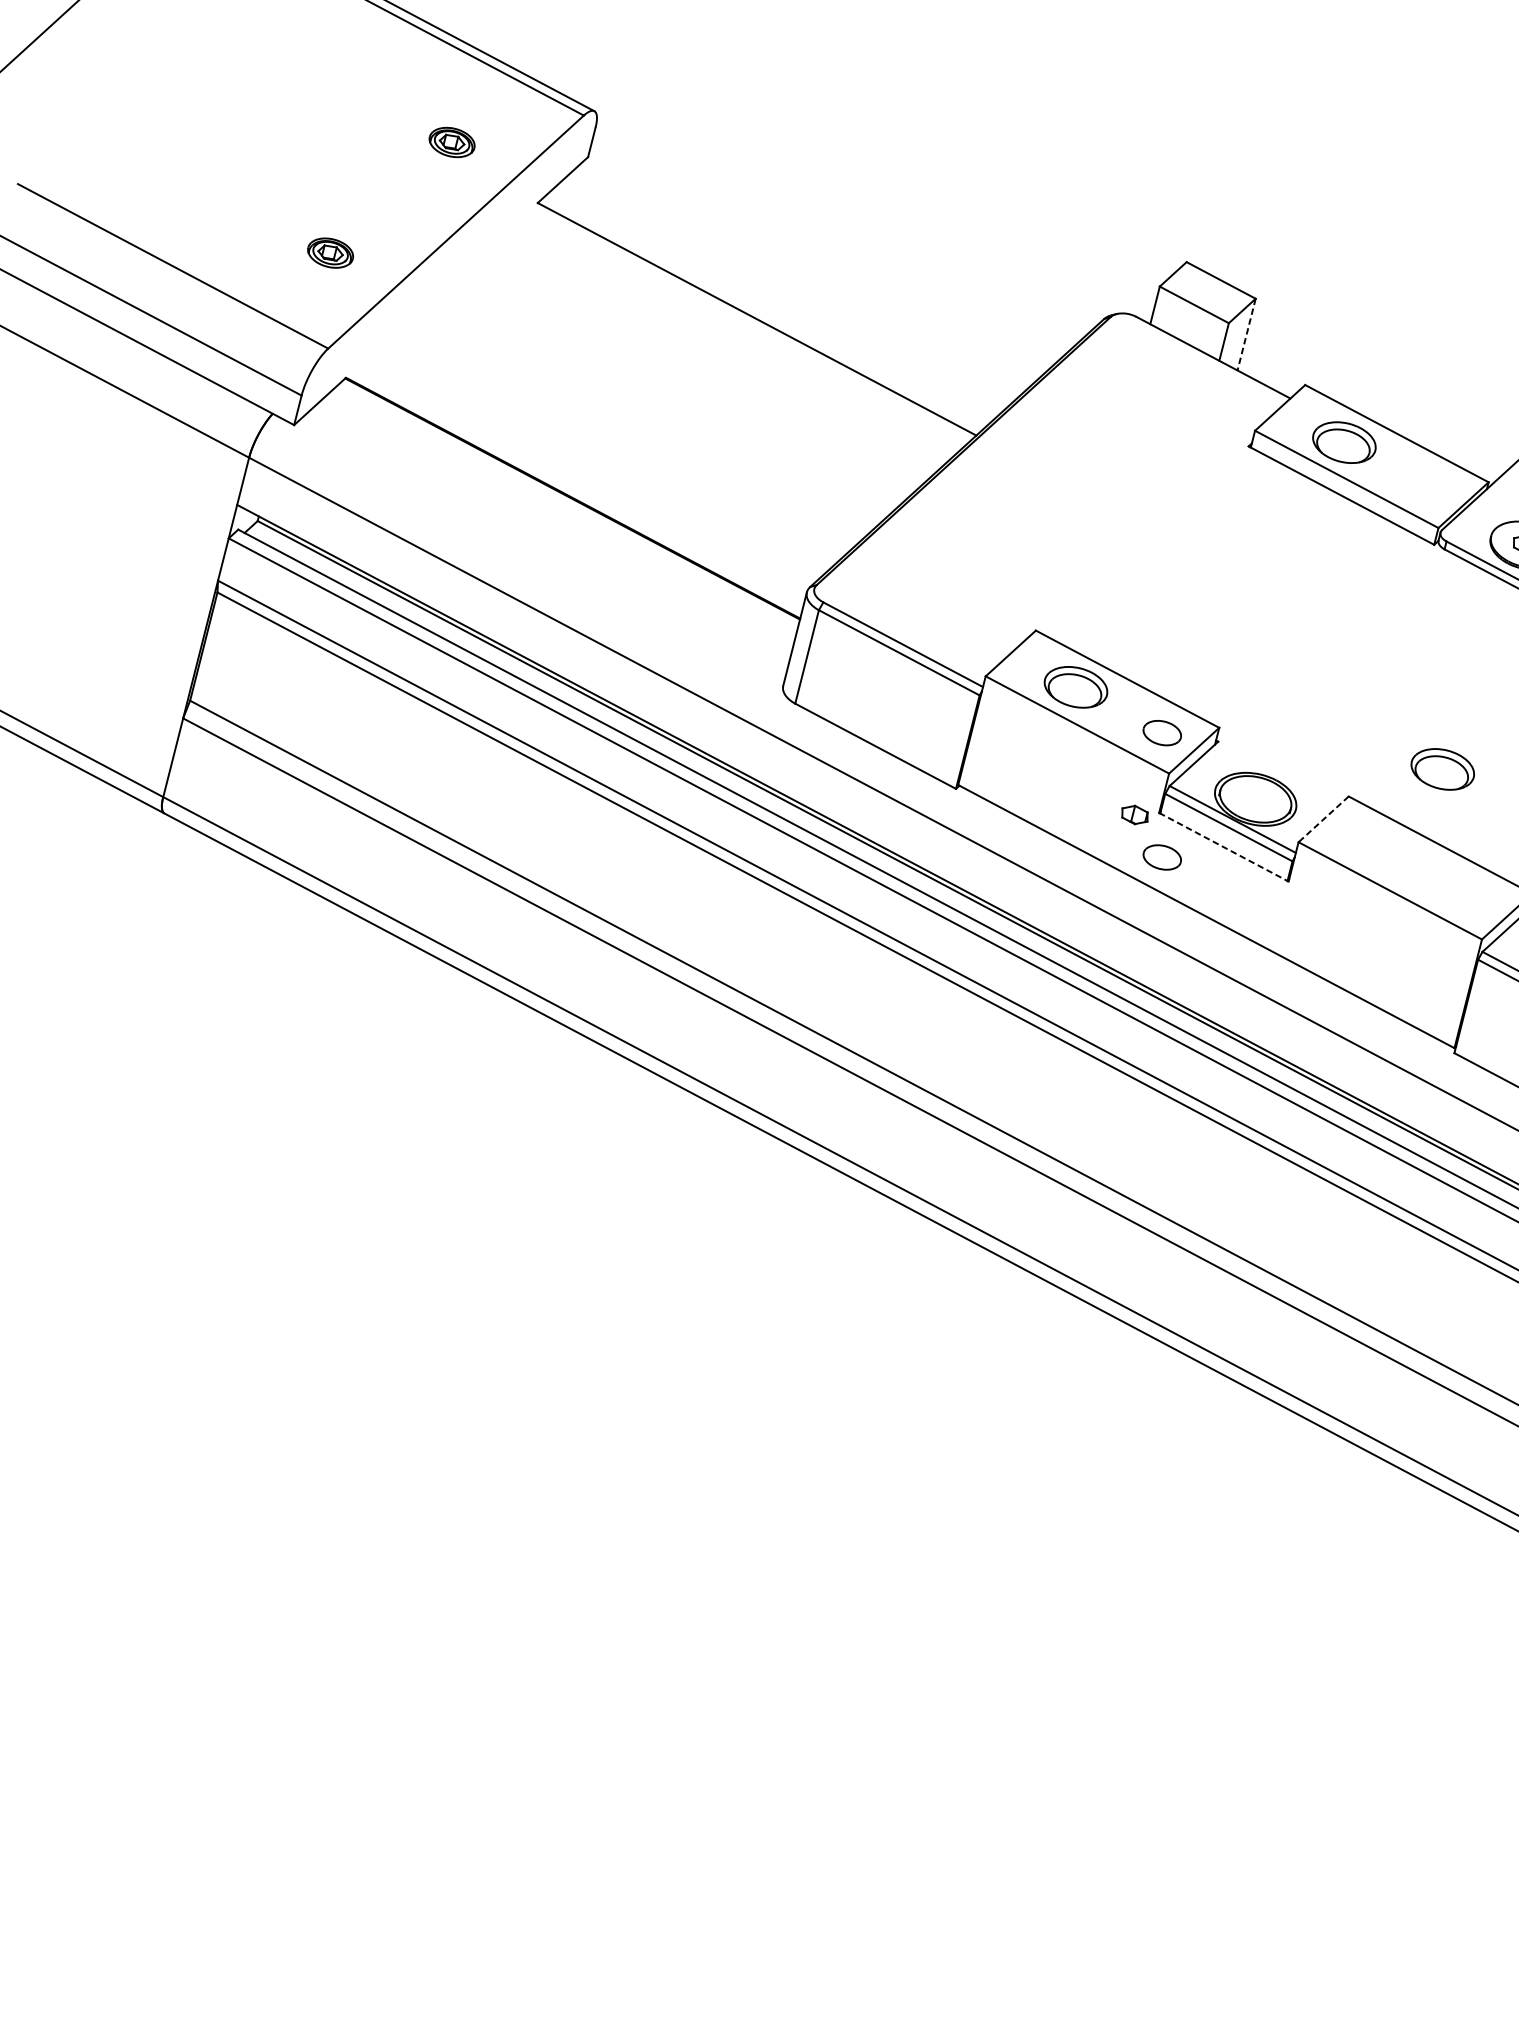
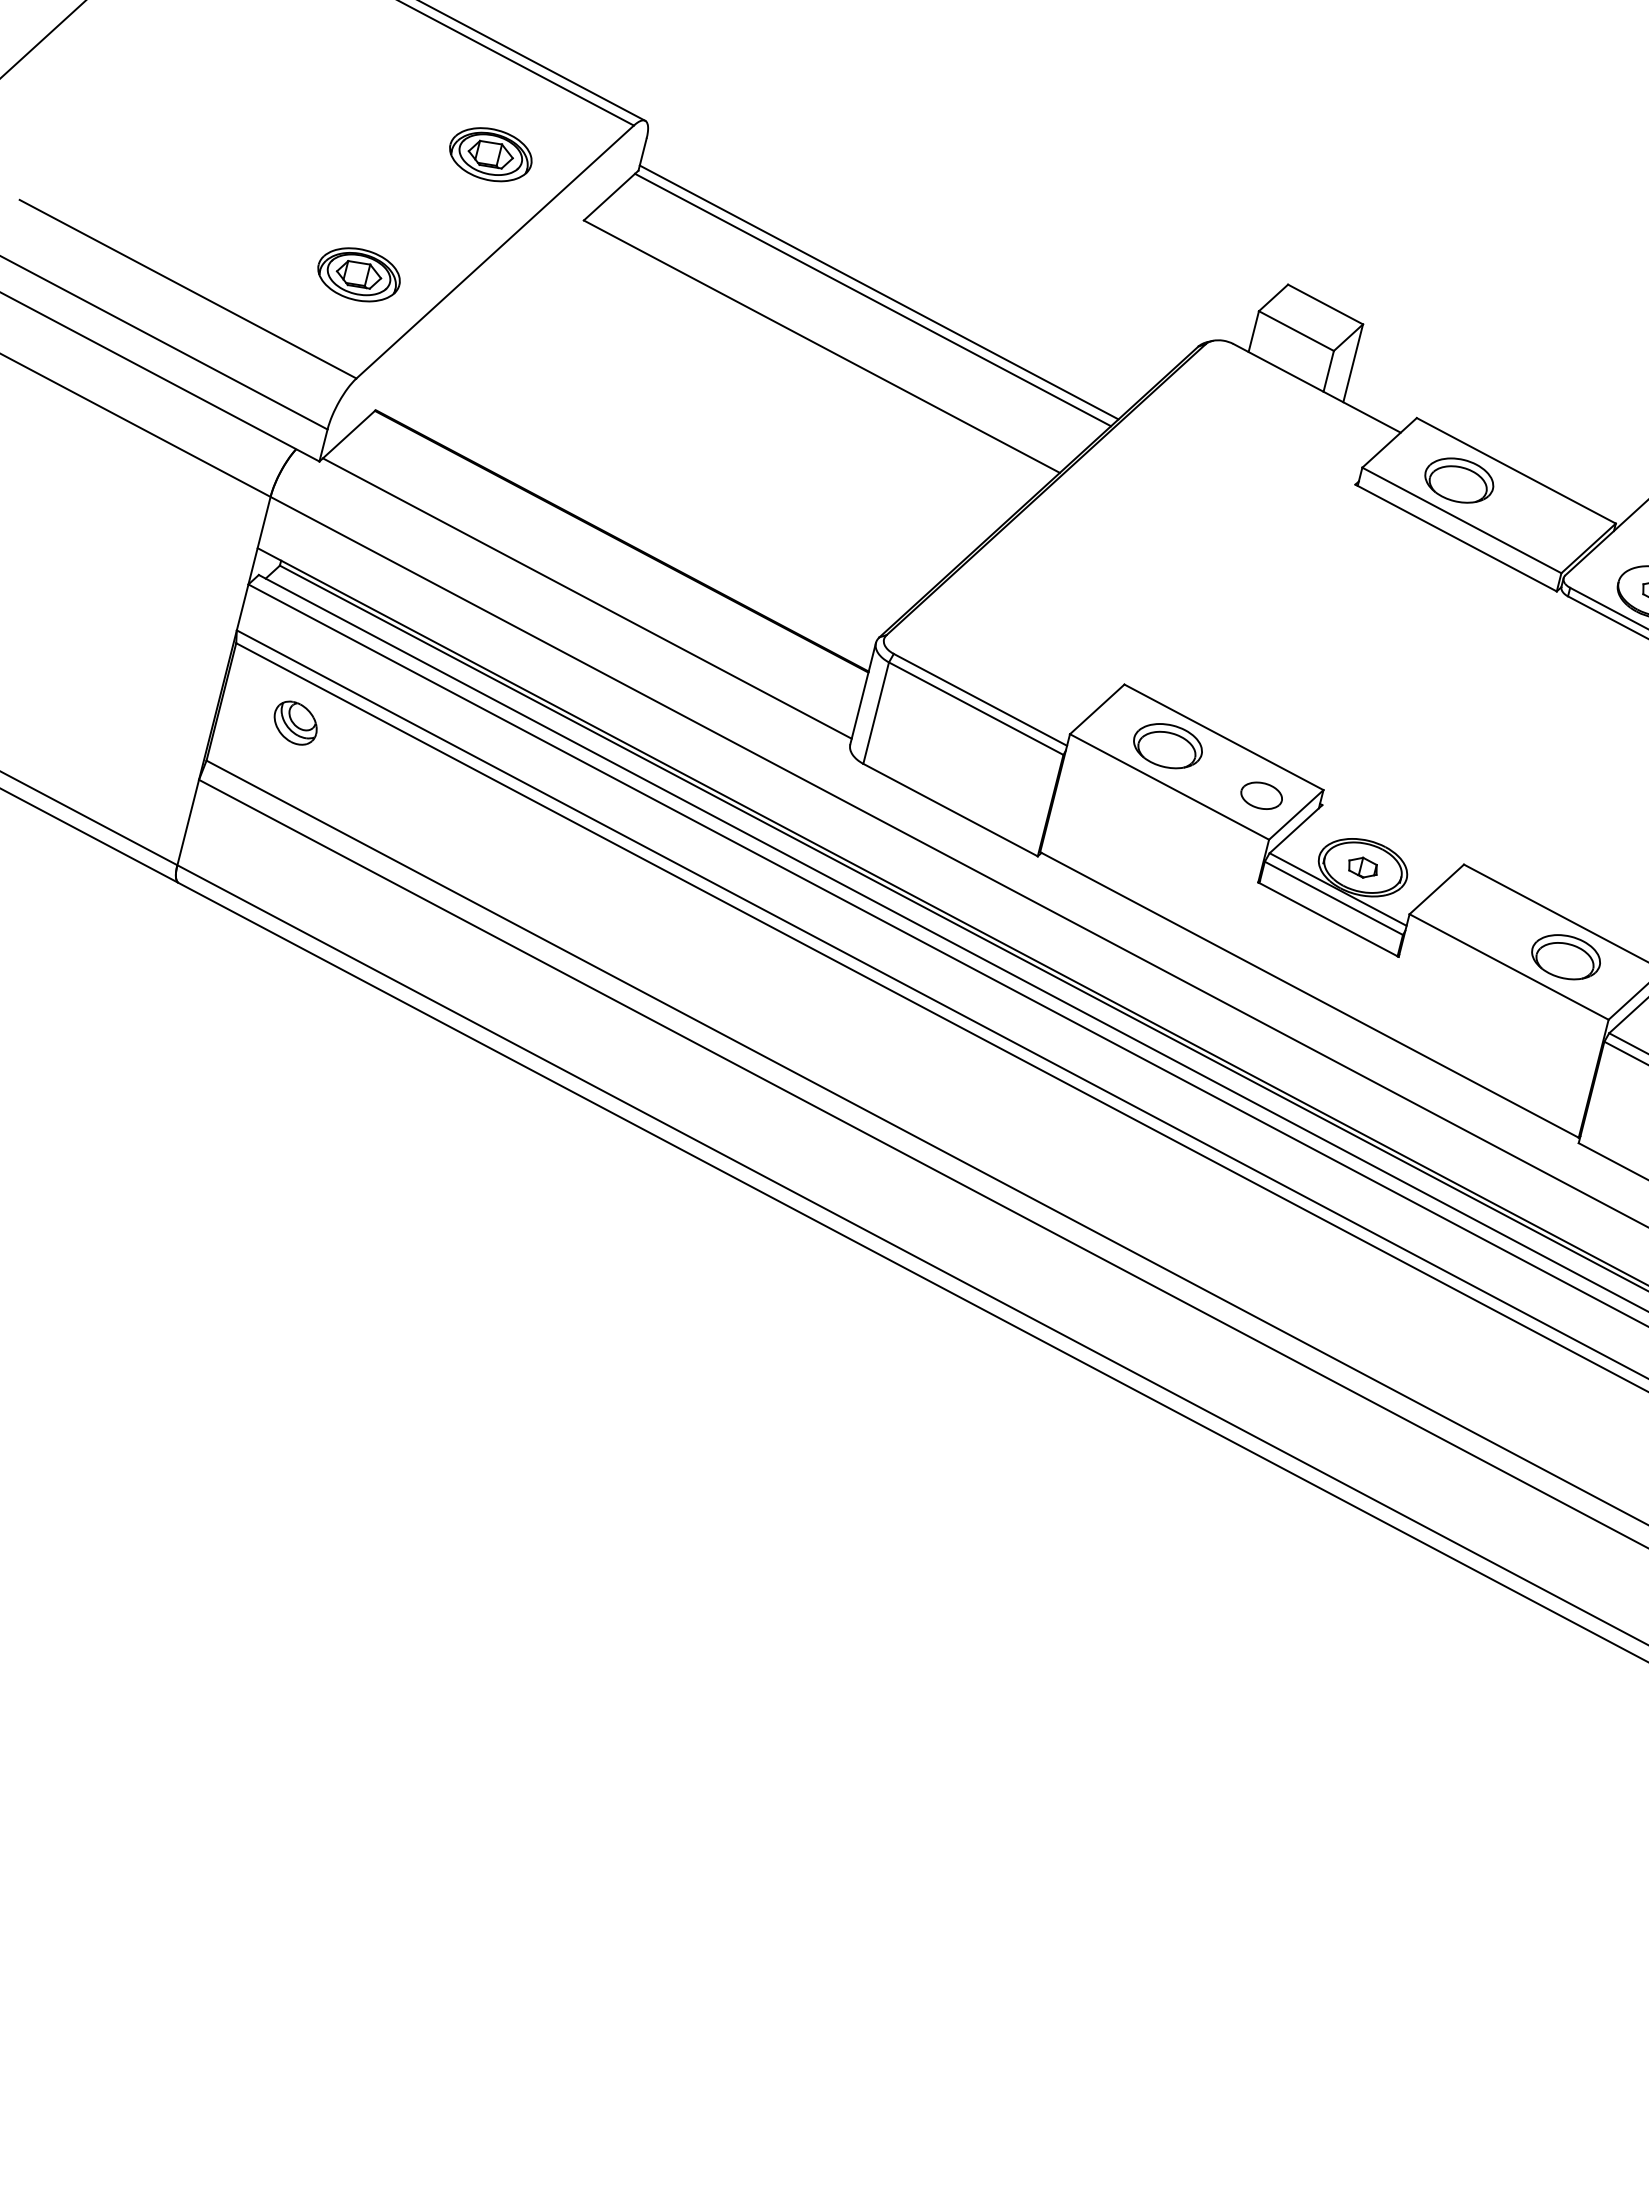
part: (451, 142) -> (490, 154), size x1.67
part: (330, 252) -> (358, 274), size x1.67
line: (809, 269) -> (878, 292), added
line: (804, 275) -> (873, 299), added
line: (1246, 334) -> (1353, 363), dashed -> solid
line: (540, 551) -> (586, 598), added
part: (272, 665) -> (295, 722), added
part: (1442, 769) -> (1565, 957), moved
part: (1134, 814) -> (1362, 867), moved
line: (1323, 819) -> (1436, 889), dashed -> solid
line: (1223, 847) -> (1328, 919), dashed -> solid
part: (1162, 857) -> (1261, 930), removed

